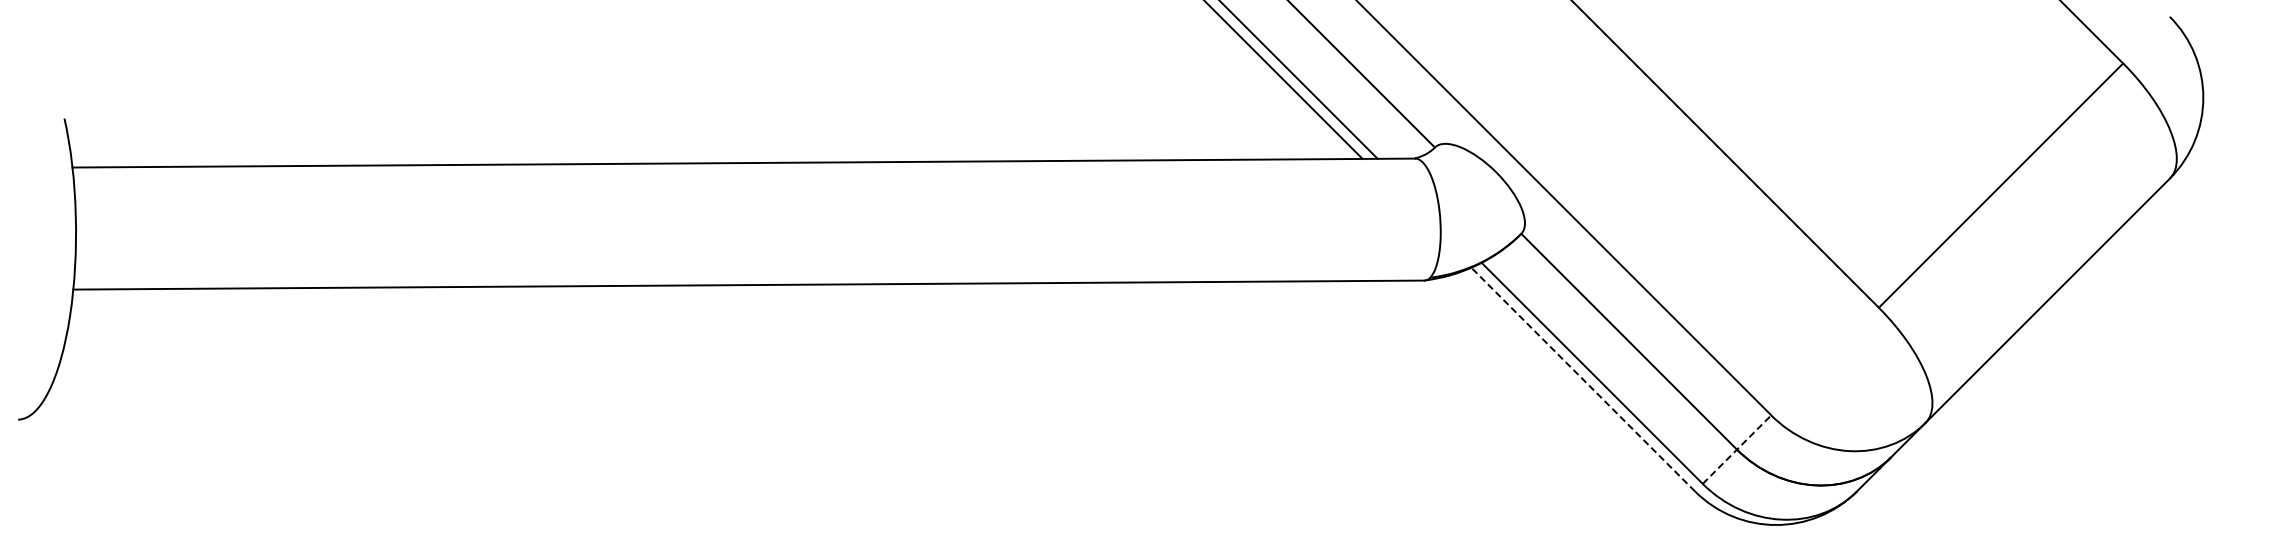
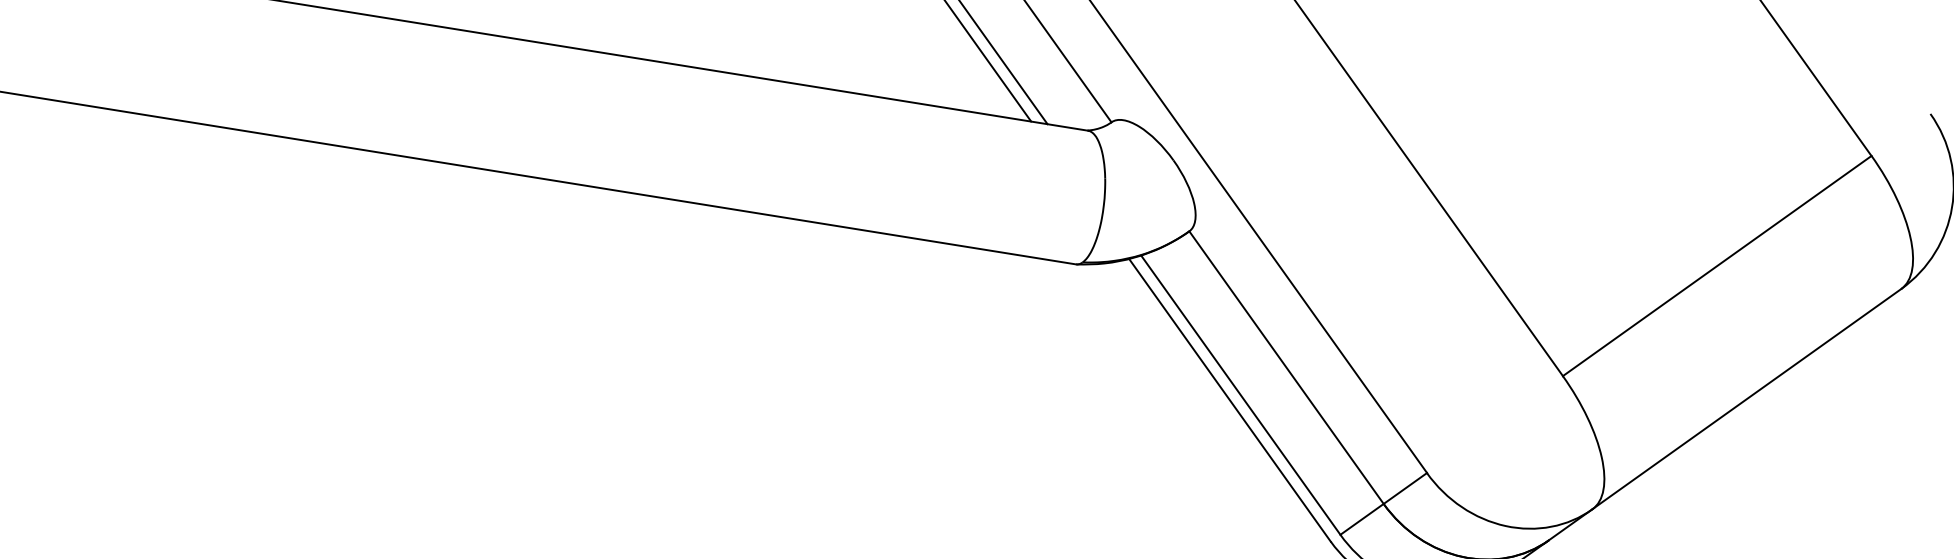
line: (1582, 379) -> (1229, 400), dashed -> solid
line: (1737, 449) -> (1384, 503), dashed -> solid

